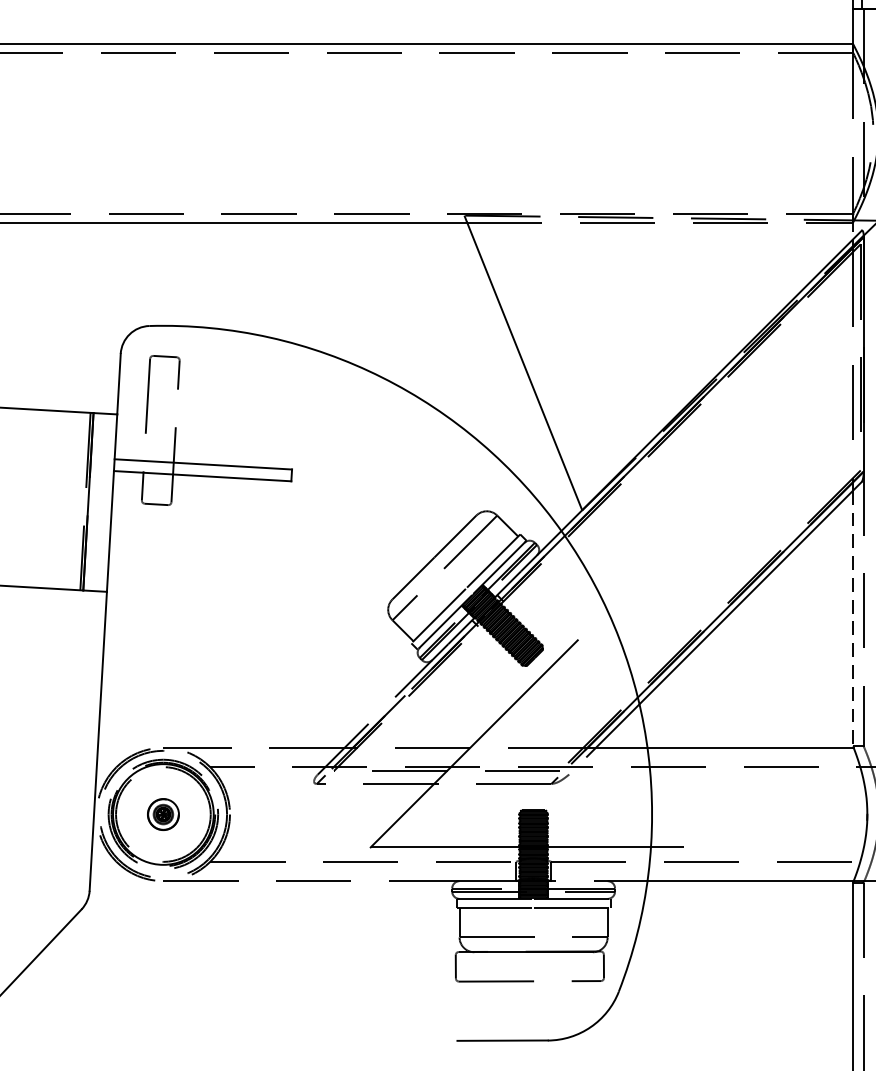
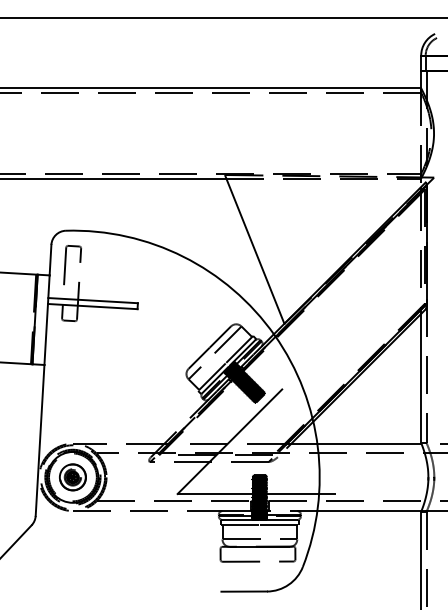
line: (853, 618) -> (421, 378), dashed -> solid
part: (162, 814) -> (72, 477), size x1.67

